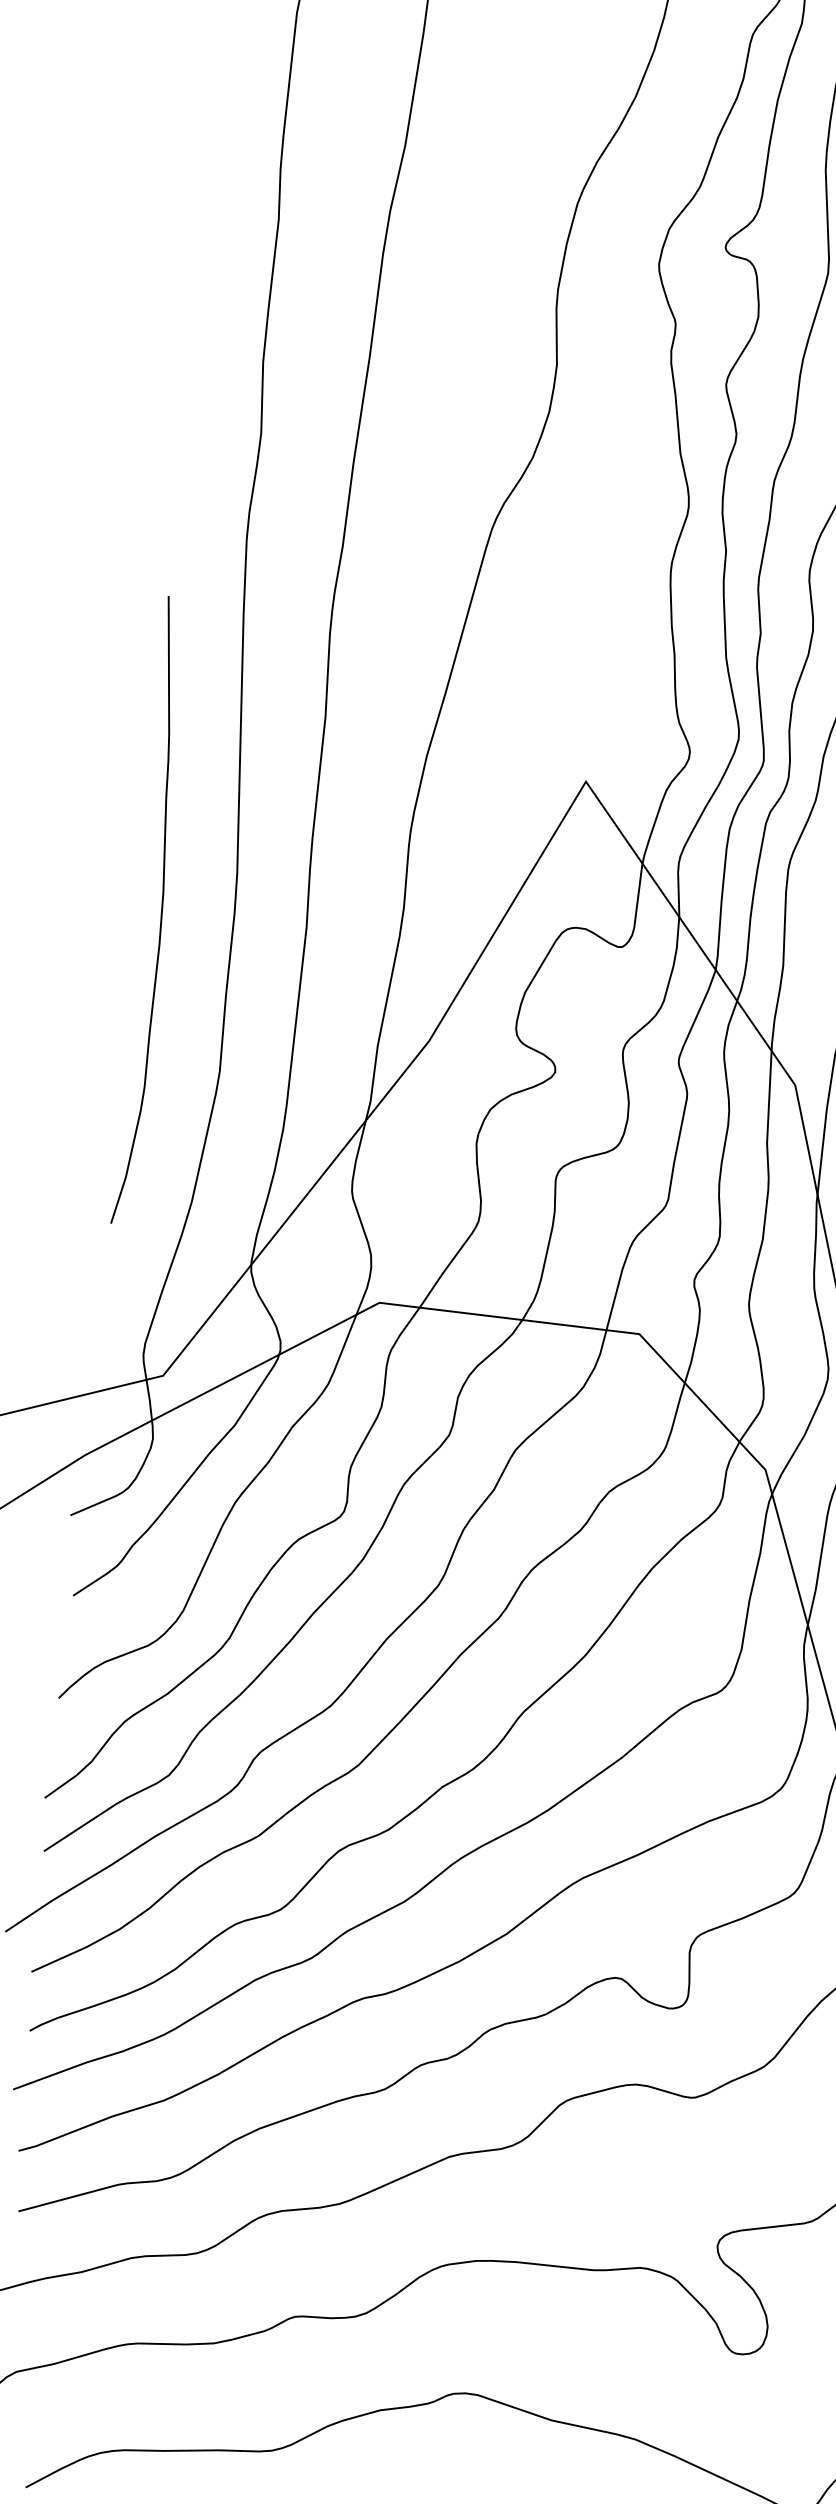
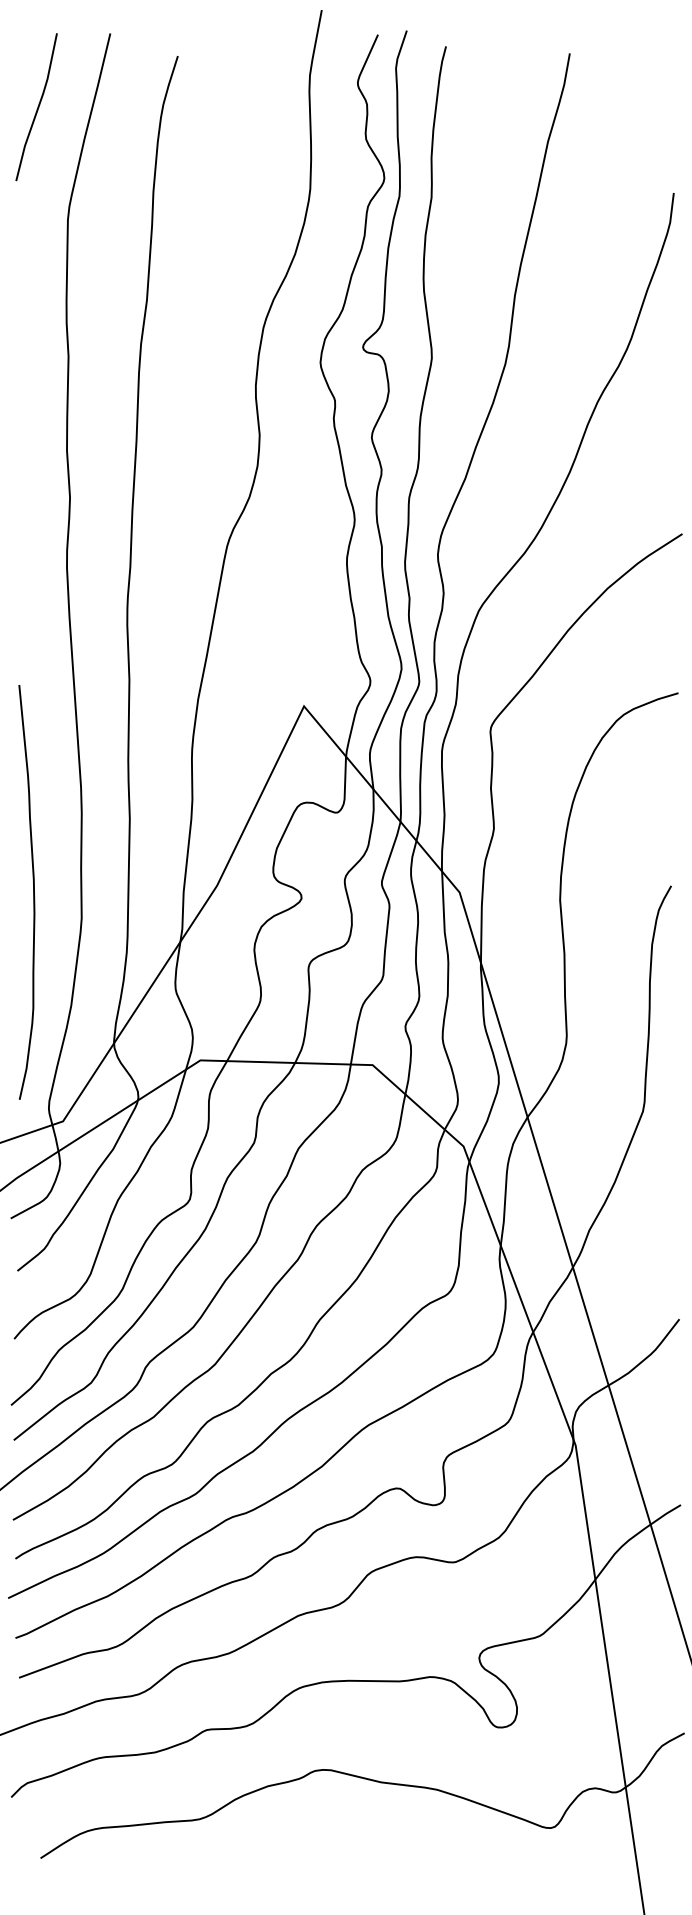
curve: (161, 911) -> (33, 892), moved

